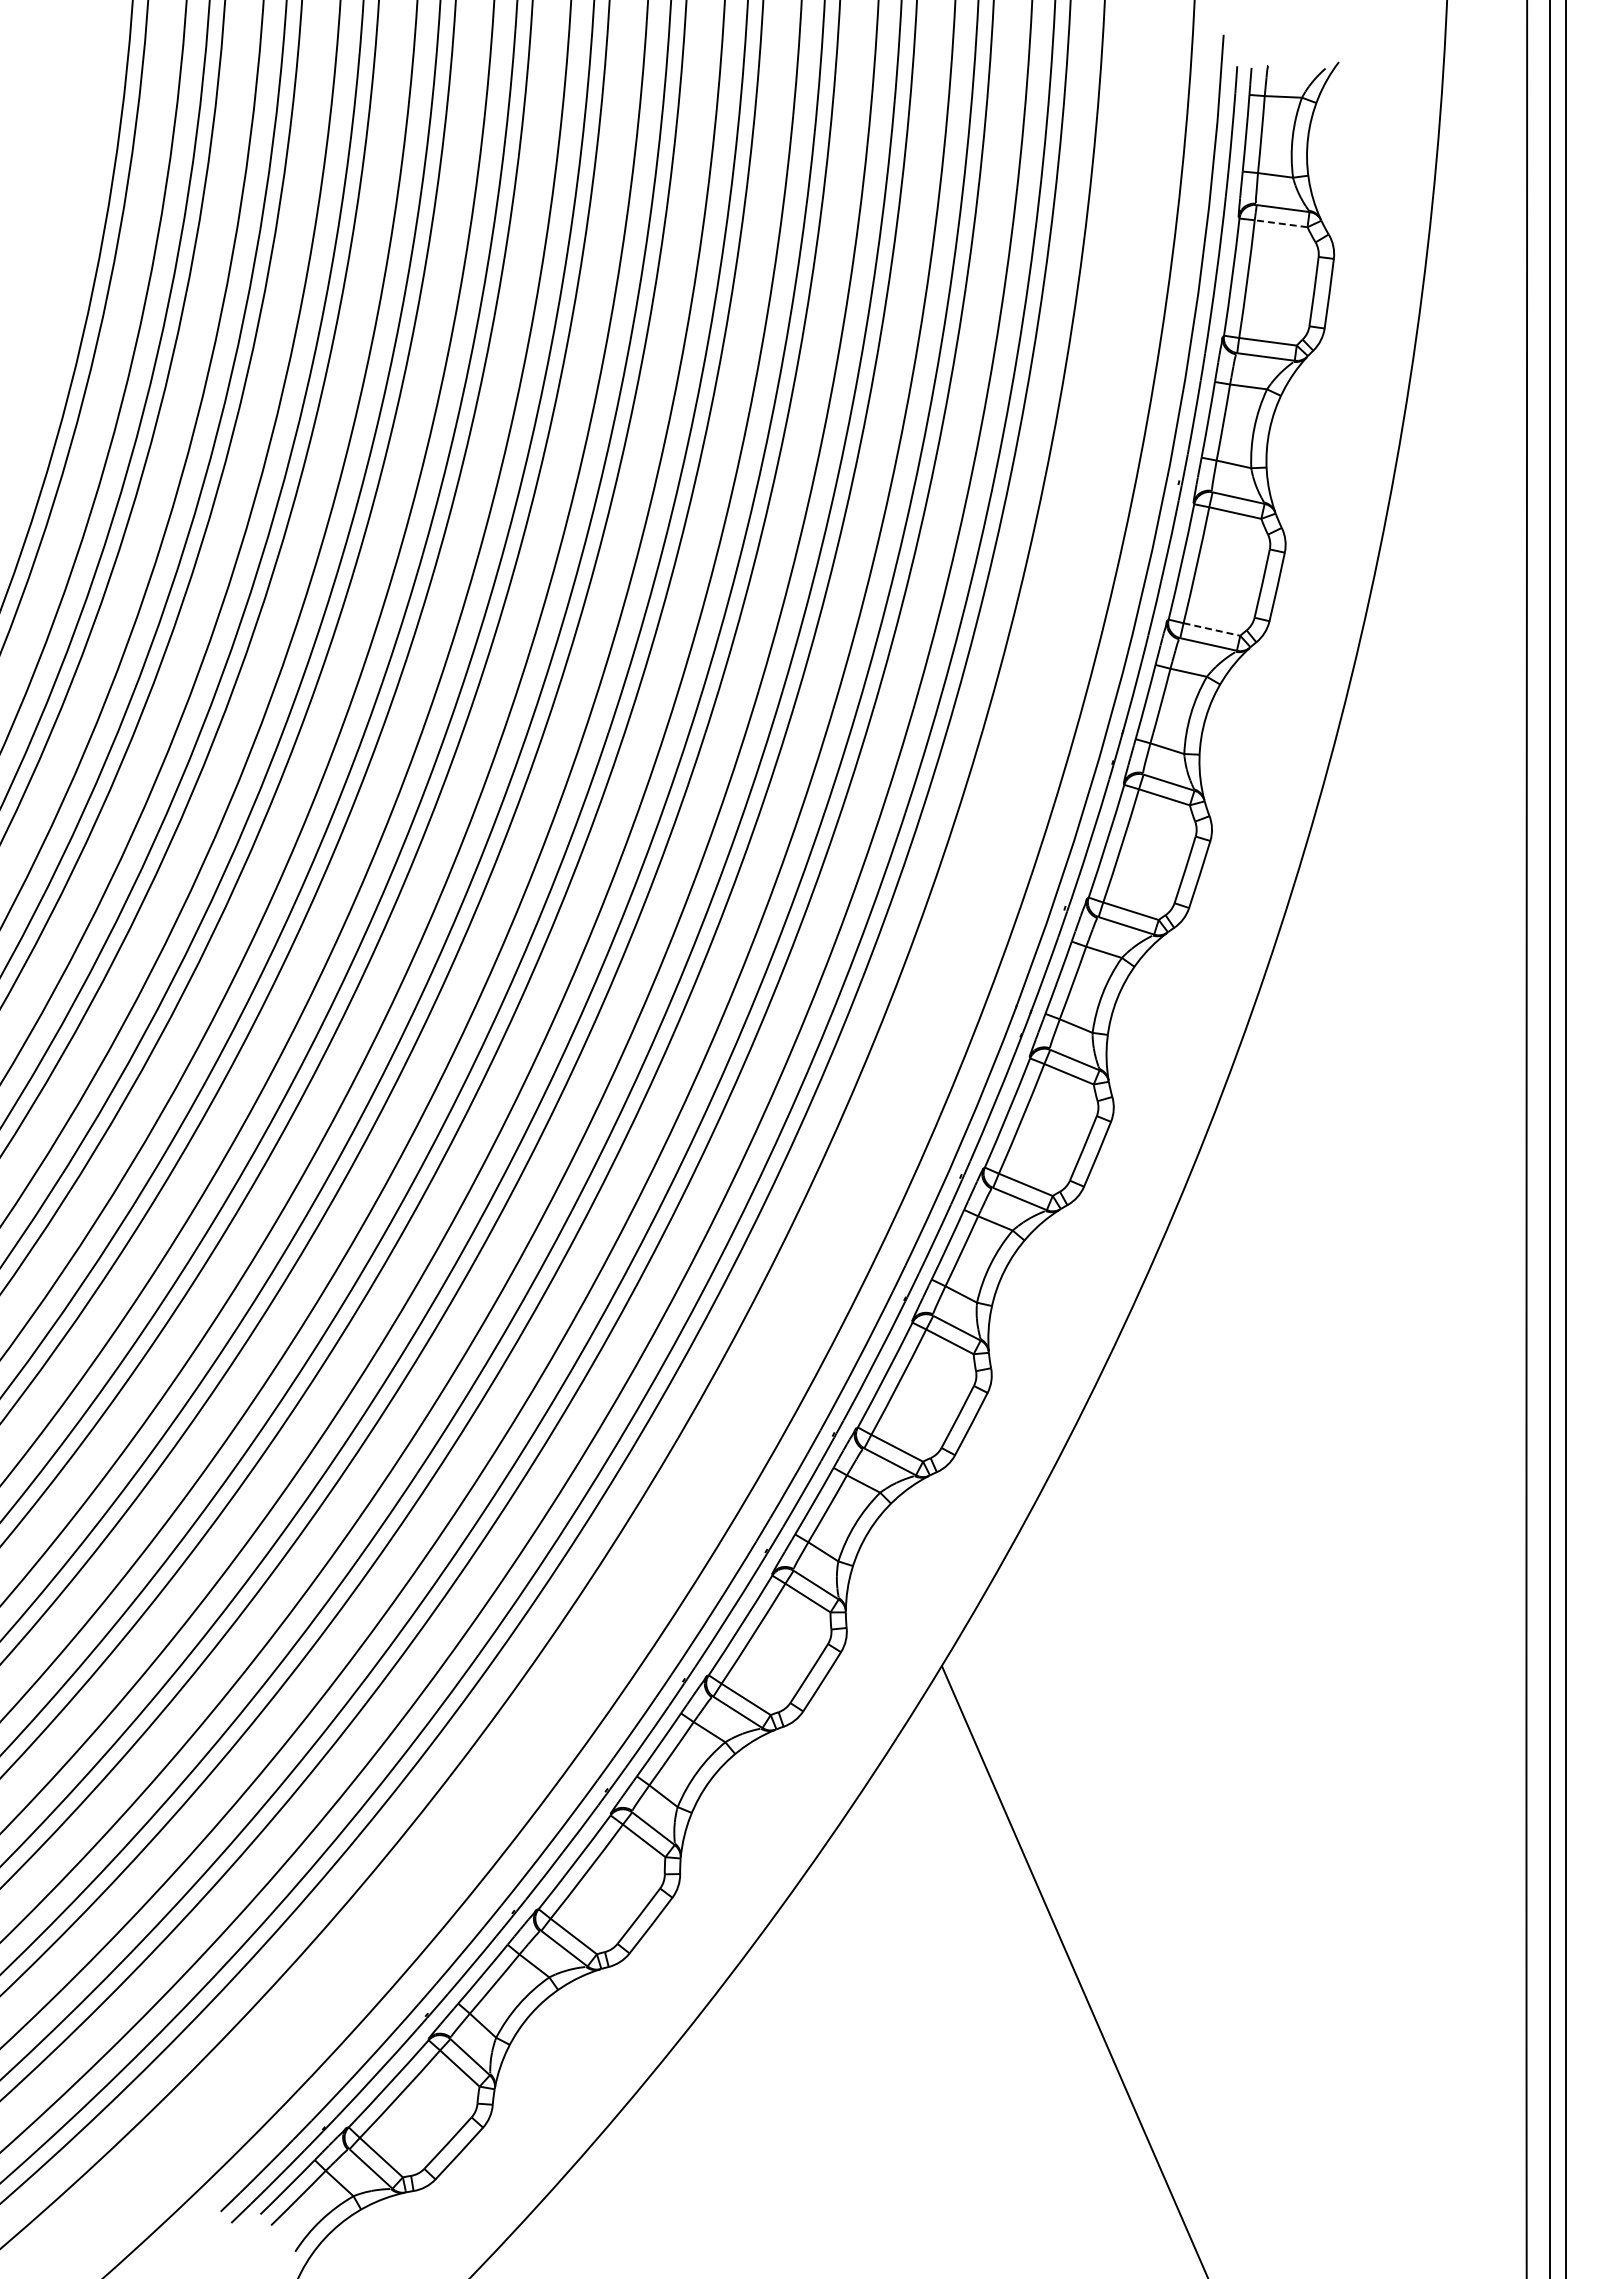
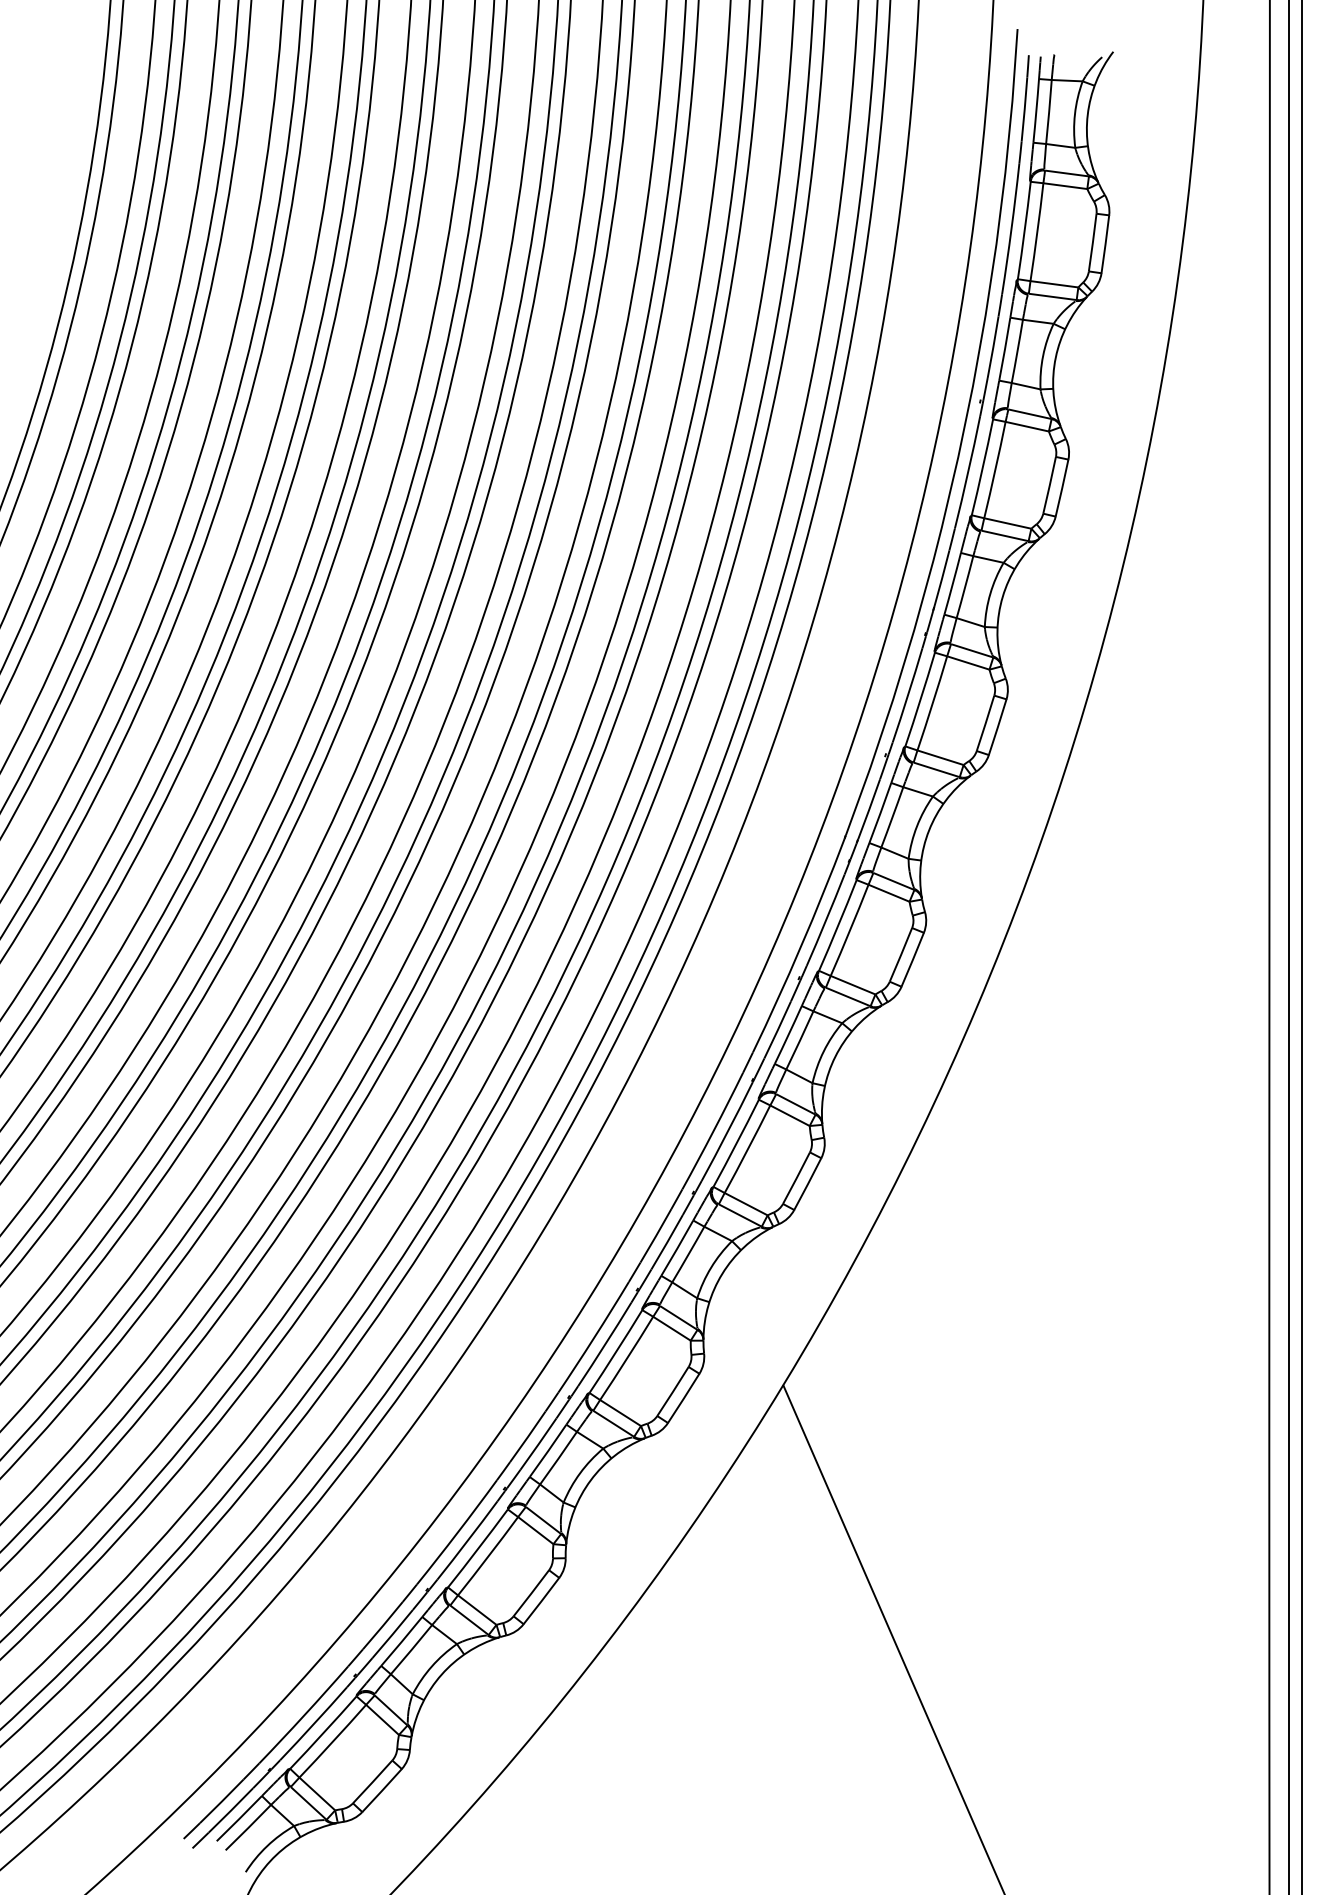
line: (1281, 223) -> (1065, 185), dashed -> solid
line: (1212, 629) -> (1008, 523), dashed -> solid

